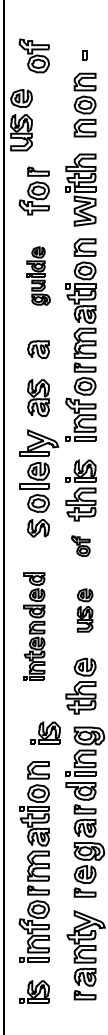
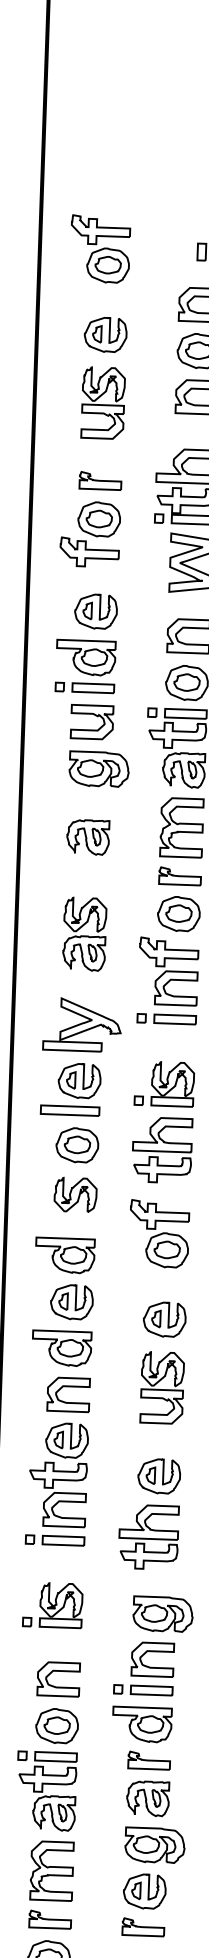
part: (21, 120) -> (104, 378), moved
part: (38, 275) -> (93, 688), size x1.67
part: (80, 545) -> (158, 1232), size x1.67
part: (84, 610) -> (161, 1362), size x1.43
part: (33, 626) -> (58, 1391), size x1.43
part: (45, 732) -> (53, 1603), moved

